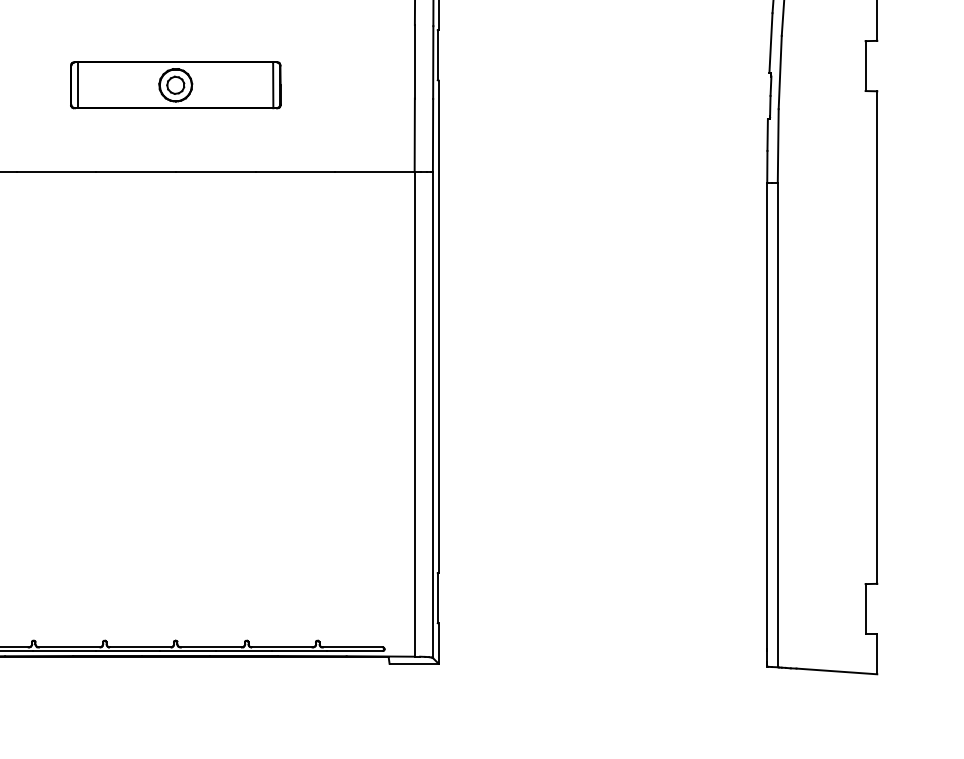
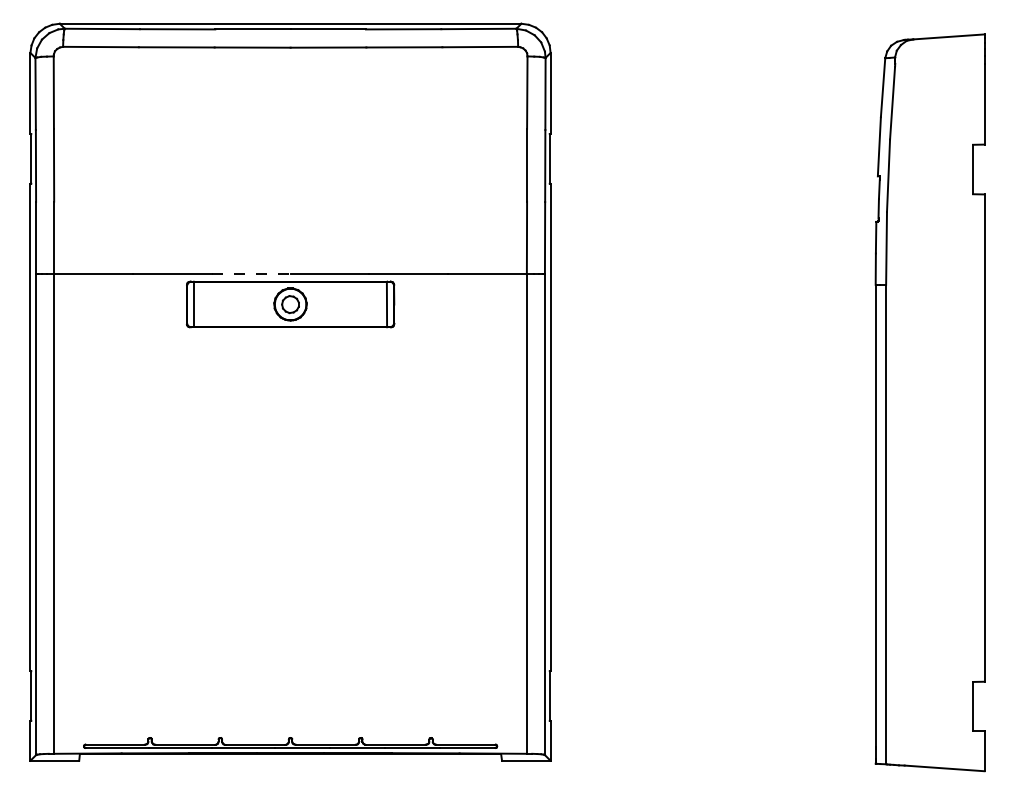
part: (175, 85) -> (290, 304), moved
line: (136, 172) -> (251, 274), solid -> dashed

